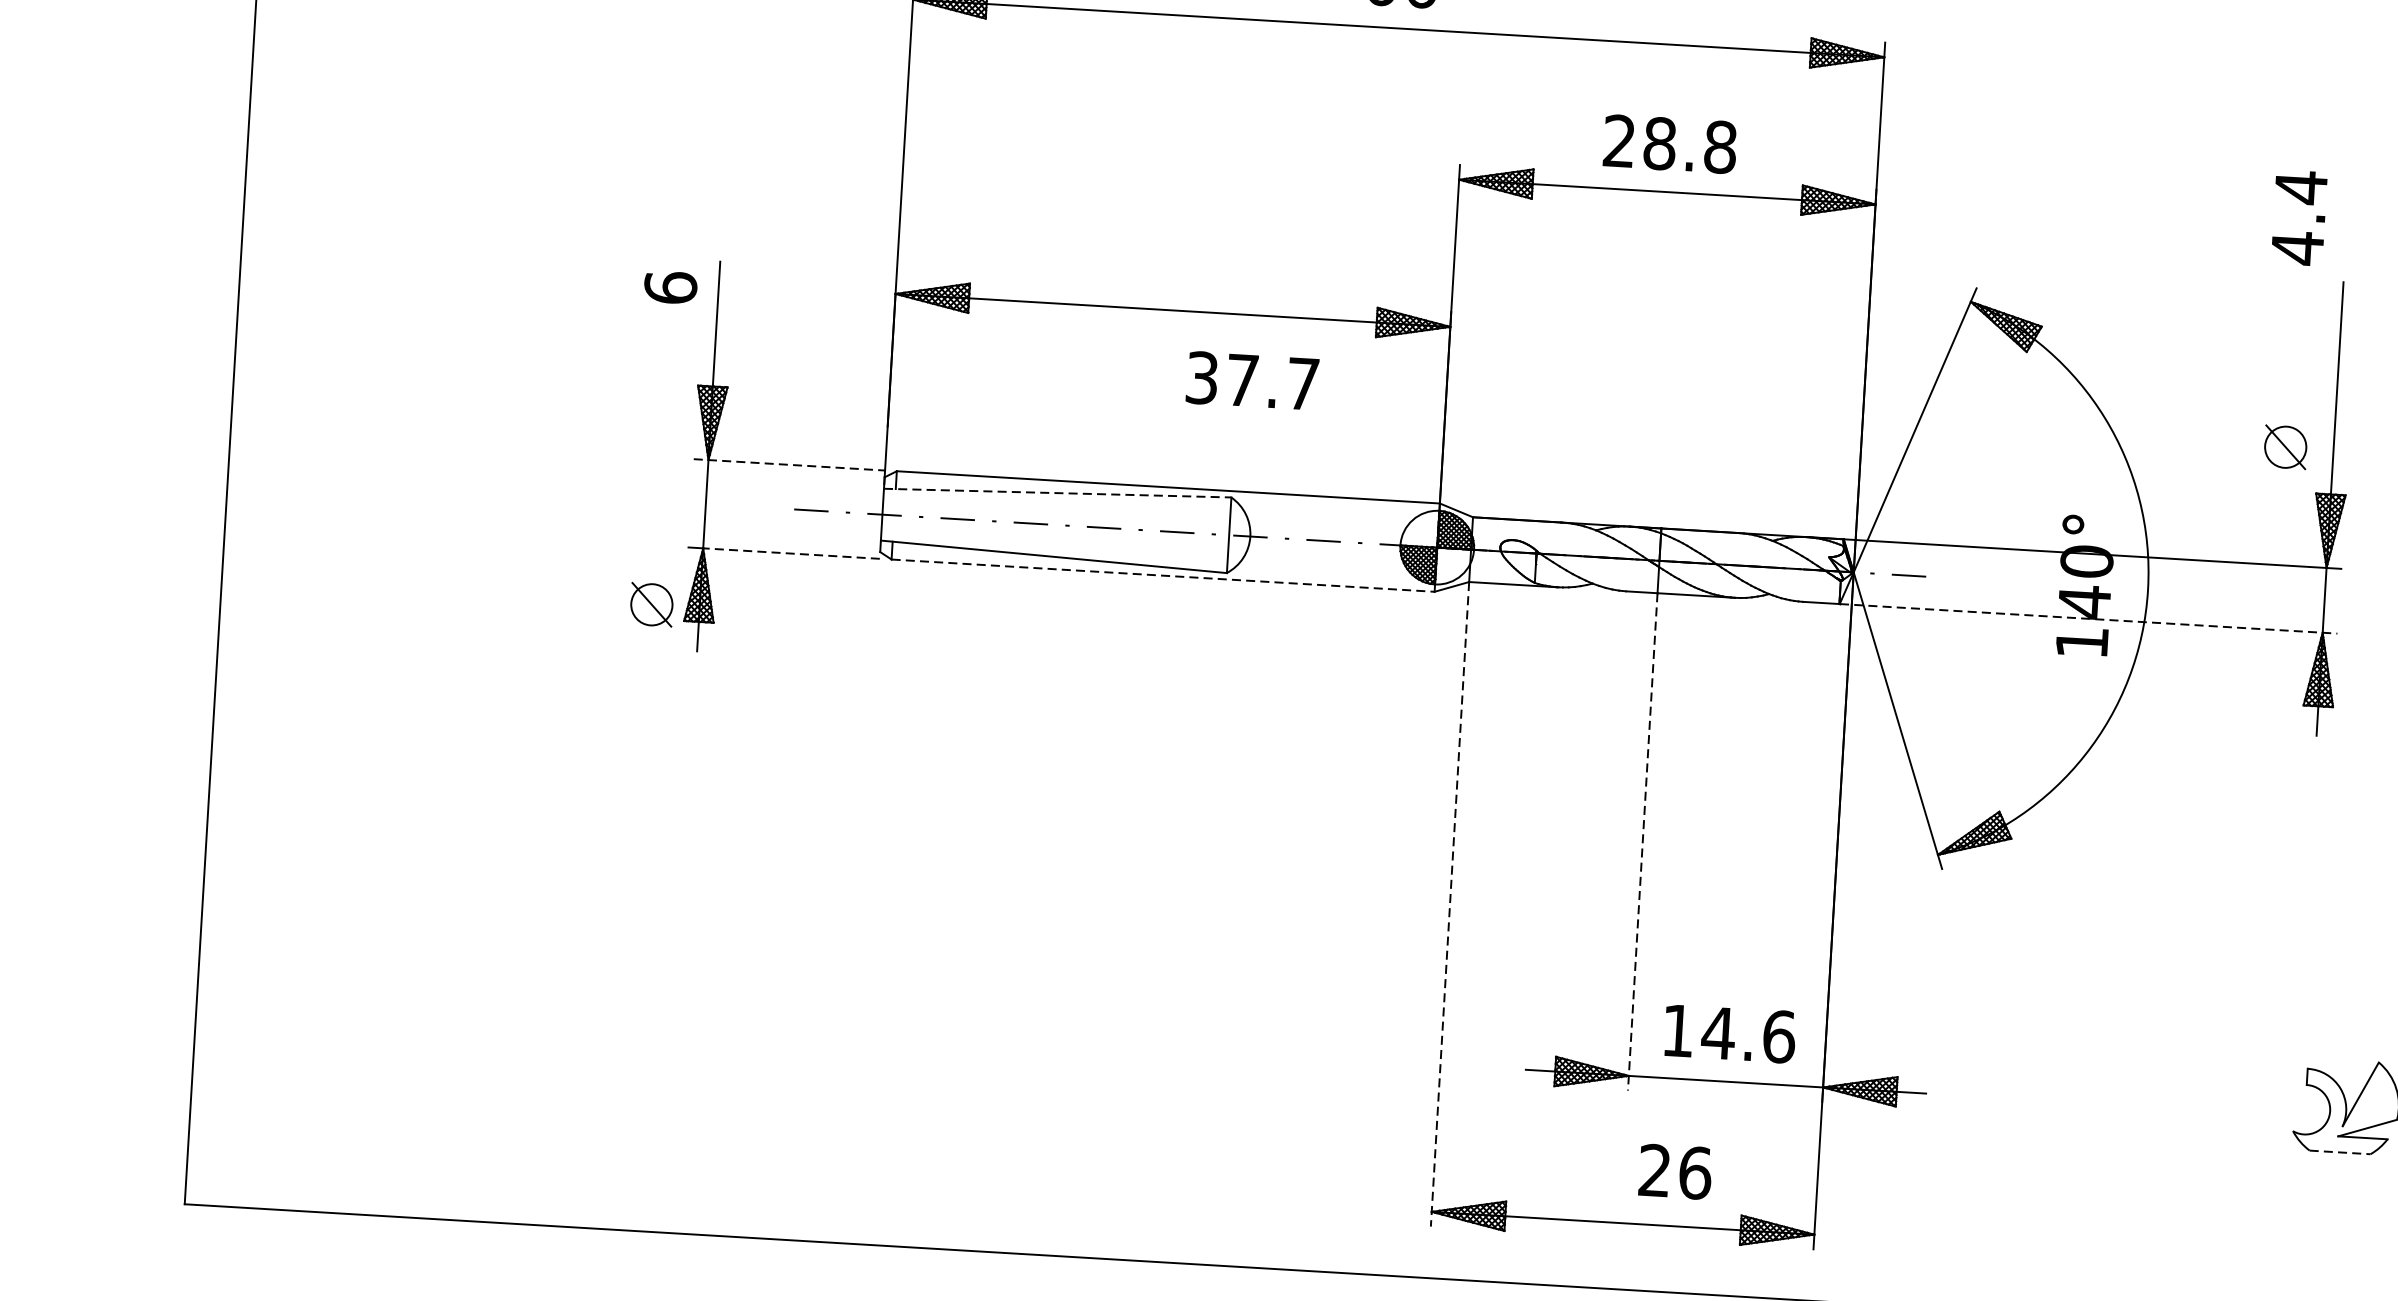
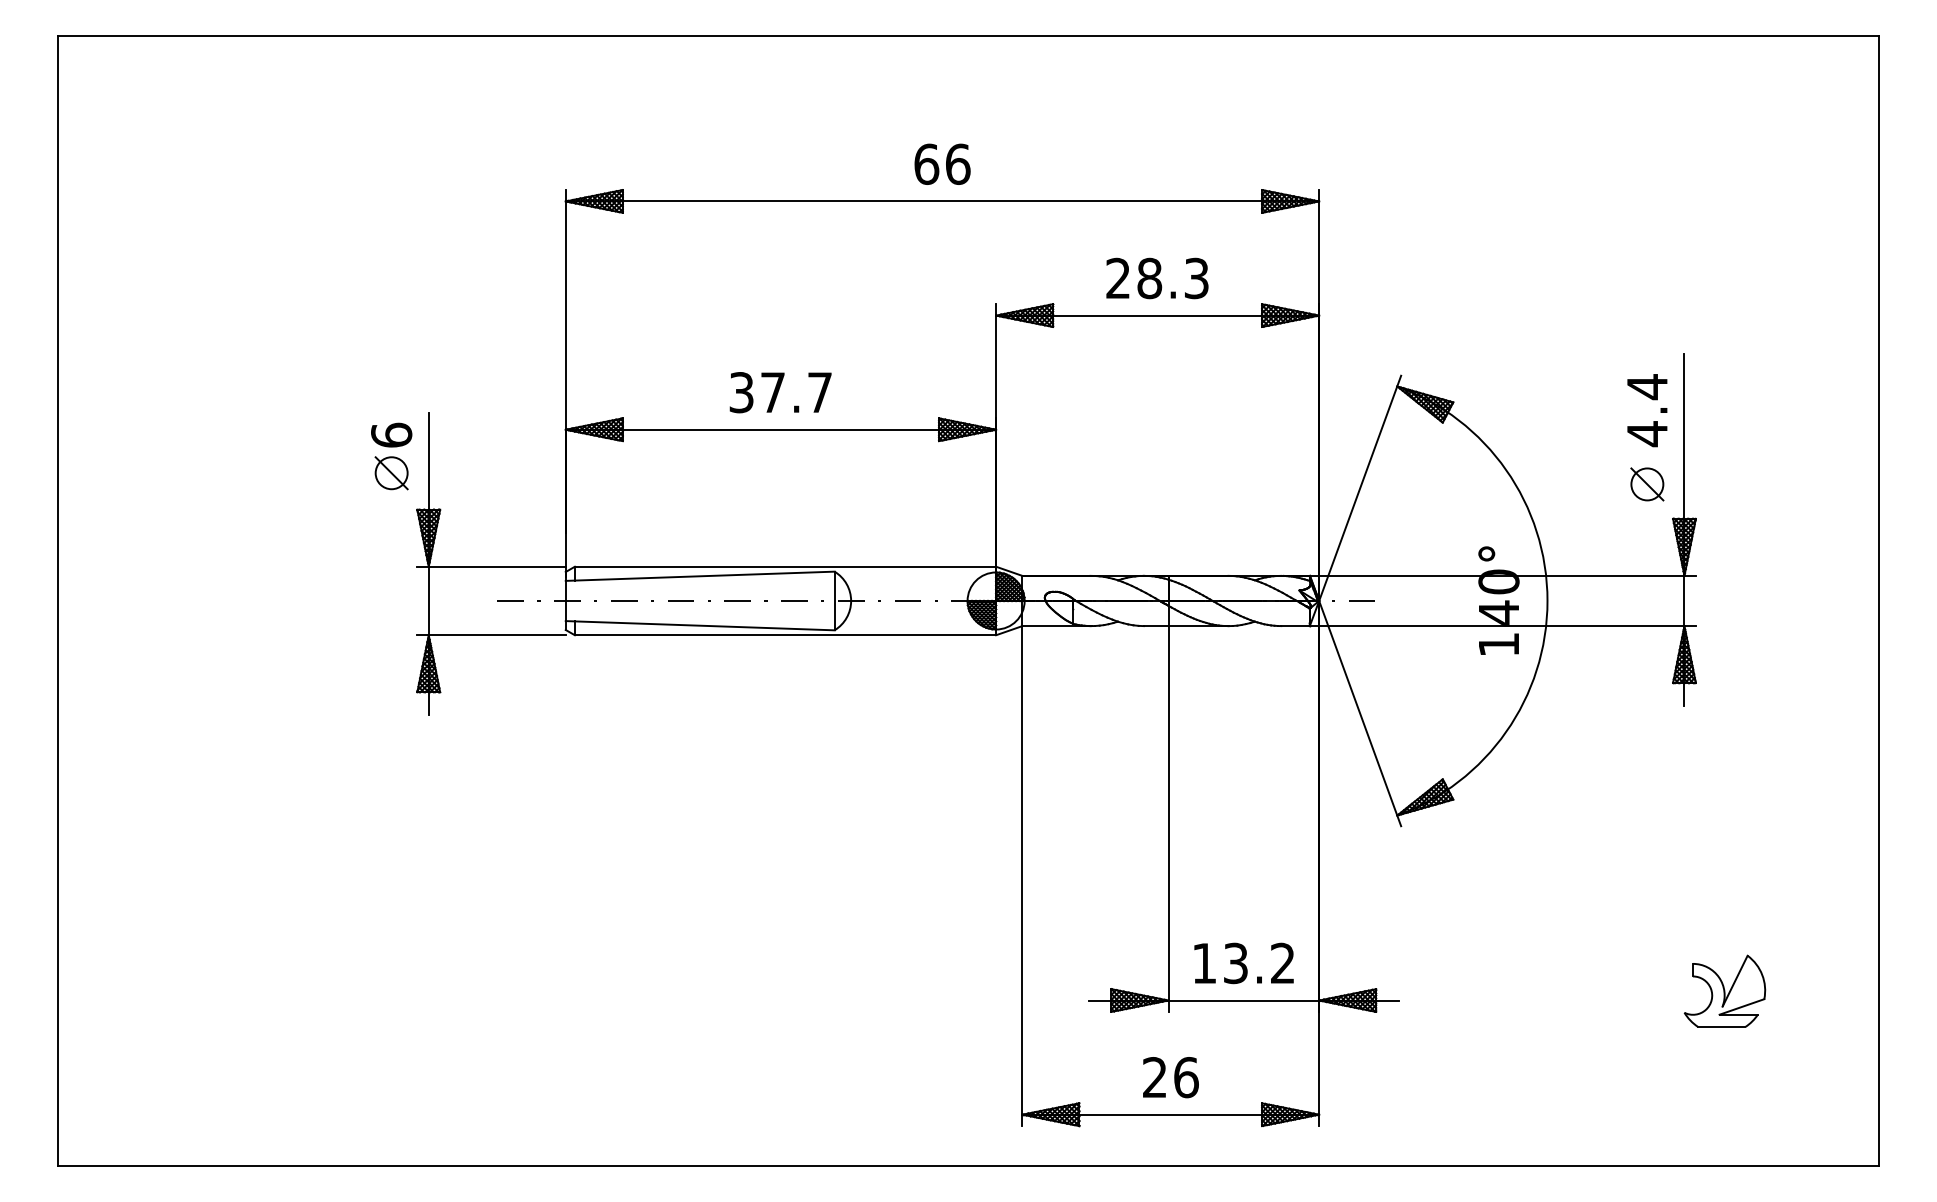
text: (1720, 147) -> (1196, 278), 28.8 -> 28.3
text: (2299, 217) -> (1647, 410), moved
text: (1252, 380) -> (780, 392), moved
line: (790, 464) -> (492, 566), dashed -> solid
line: (1058, 493) -> (700, 576), dashed -> solid
line: (790, 553) -> (496, 635), dashed -> solid
line: (1163, 575) -> (785, 635), dashed -> solid
part: (651, 605) -> (391, 473), moved
line: (2088, 619) -> (1502, 626), dashed -> solid
line: (1642, 842) -> (1168, 819), dashed -> solid
line: (1450, 904) -> (1022, 876), dashed -> solid
text: (1747, 1035) -> (1258, 963), 14.6 -> 13.2
line: (2339, 1153) -> (1721, 1027), dashed -> solid
text: (1674, 1171) -> (1170, 1077), moved

